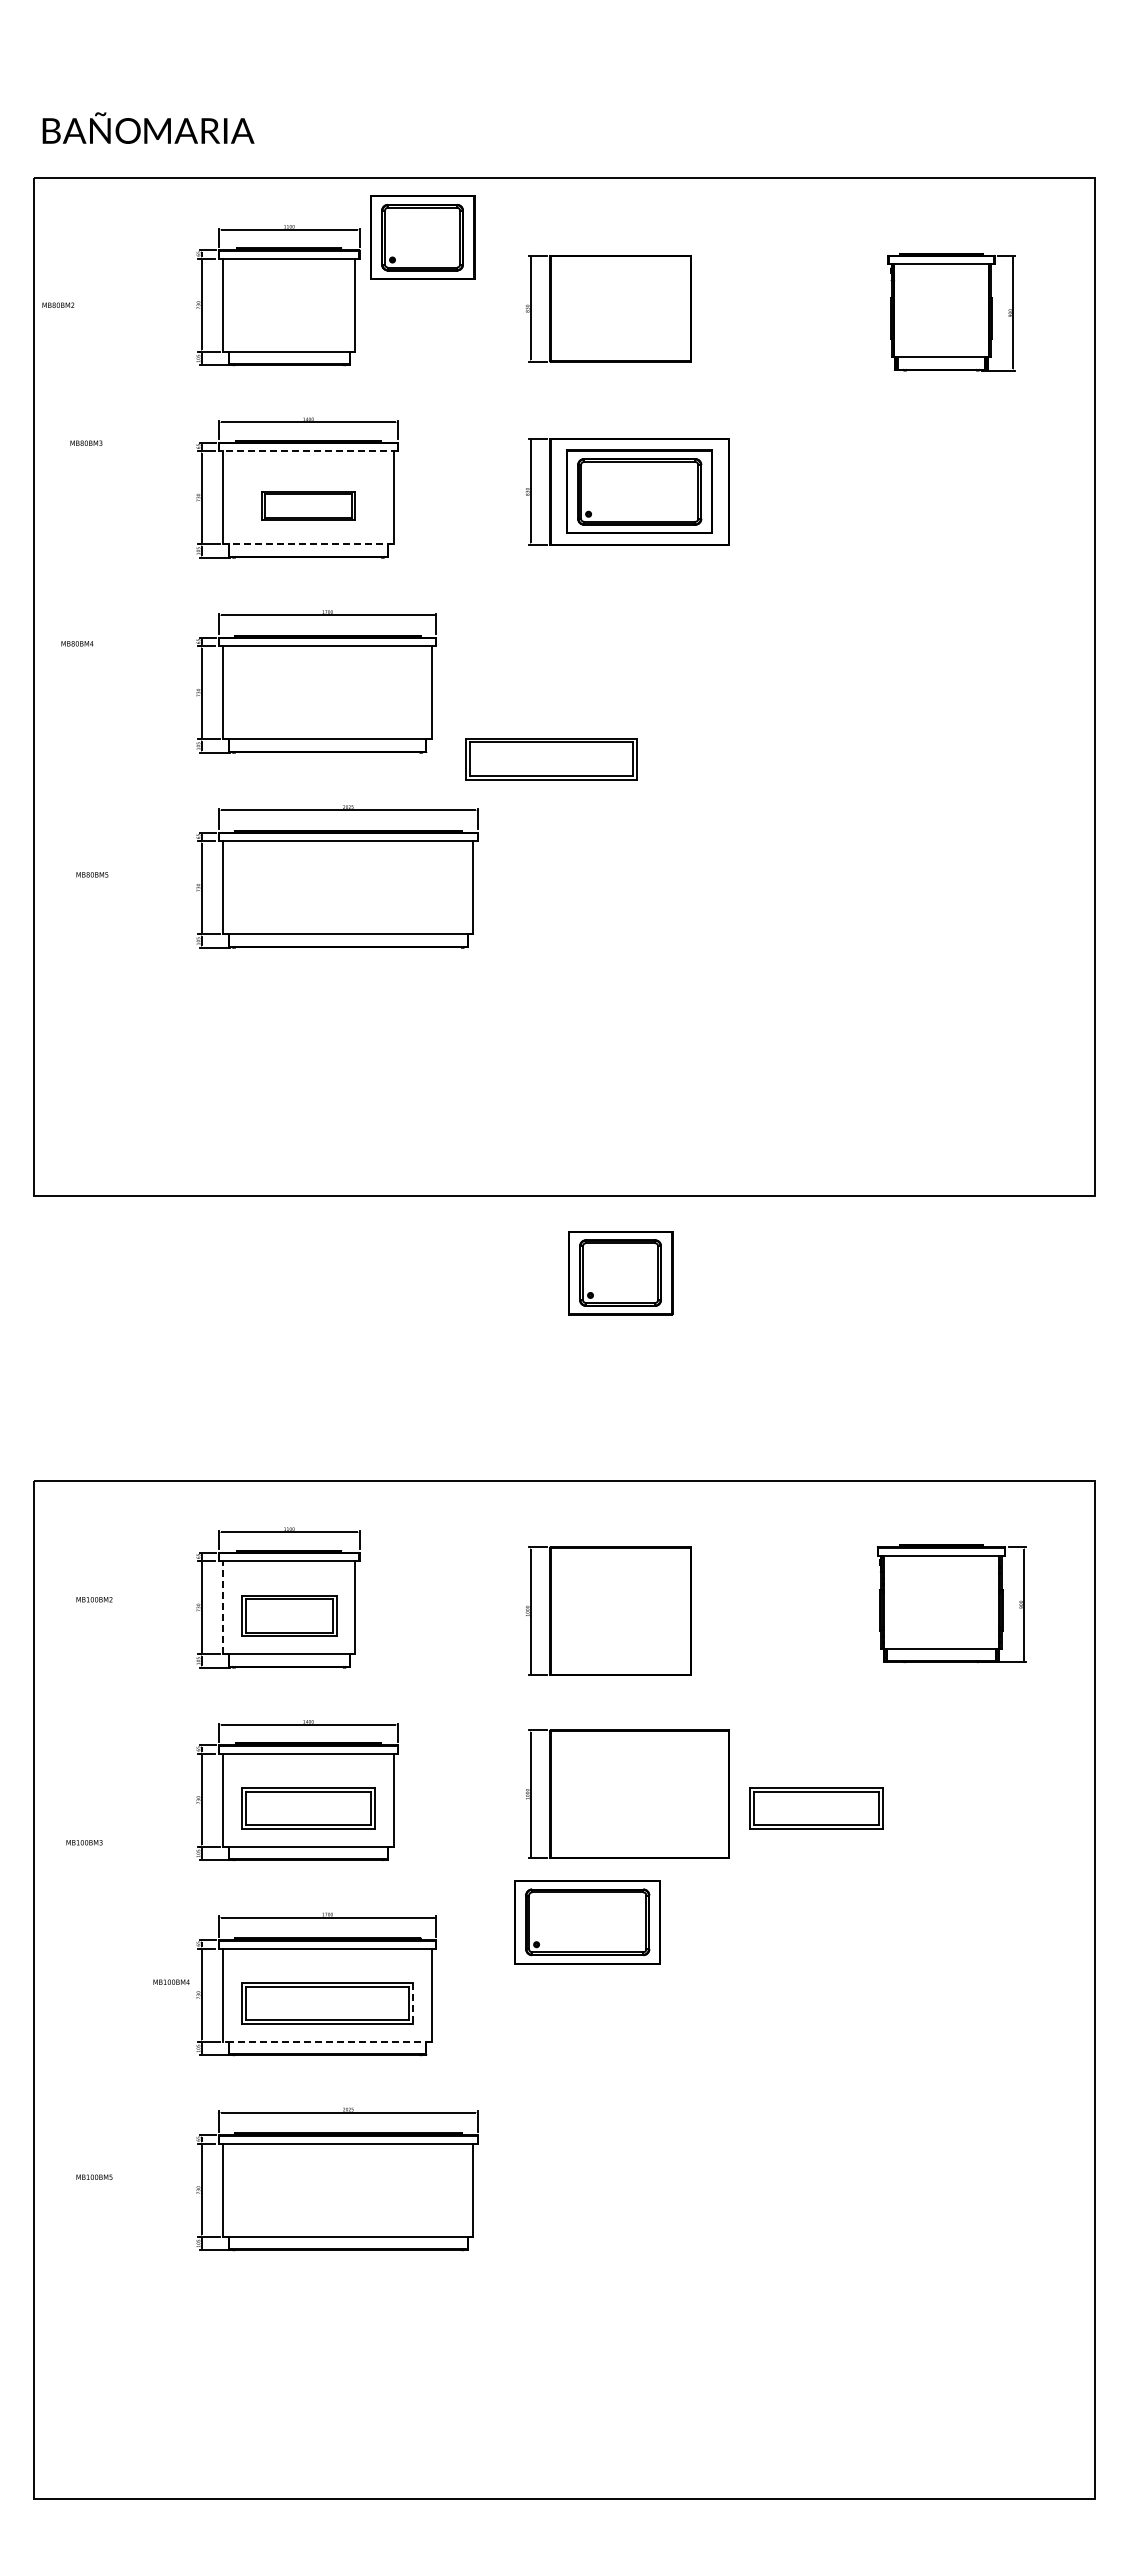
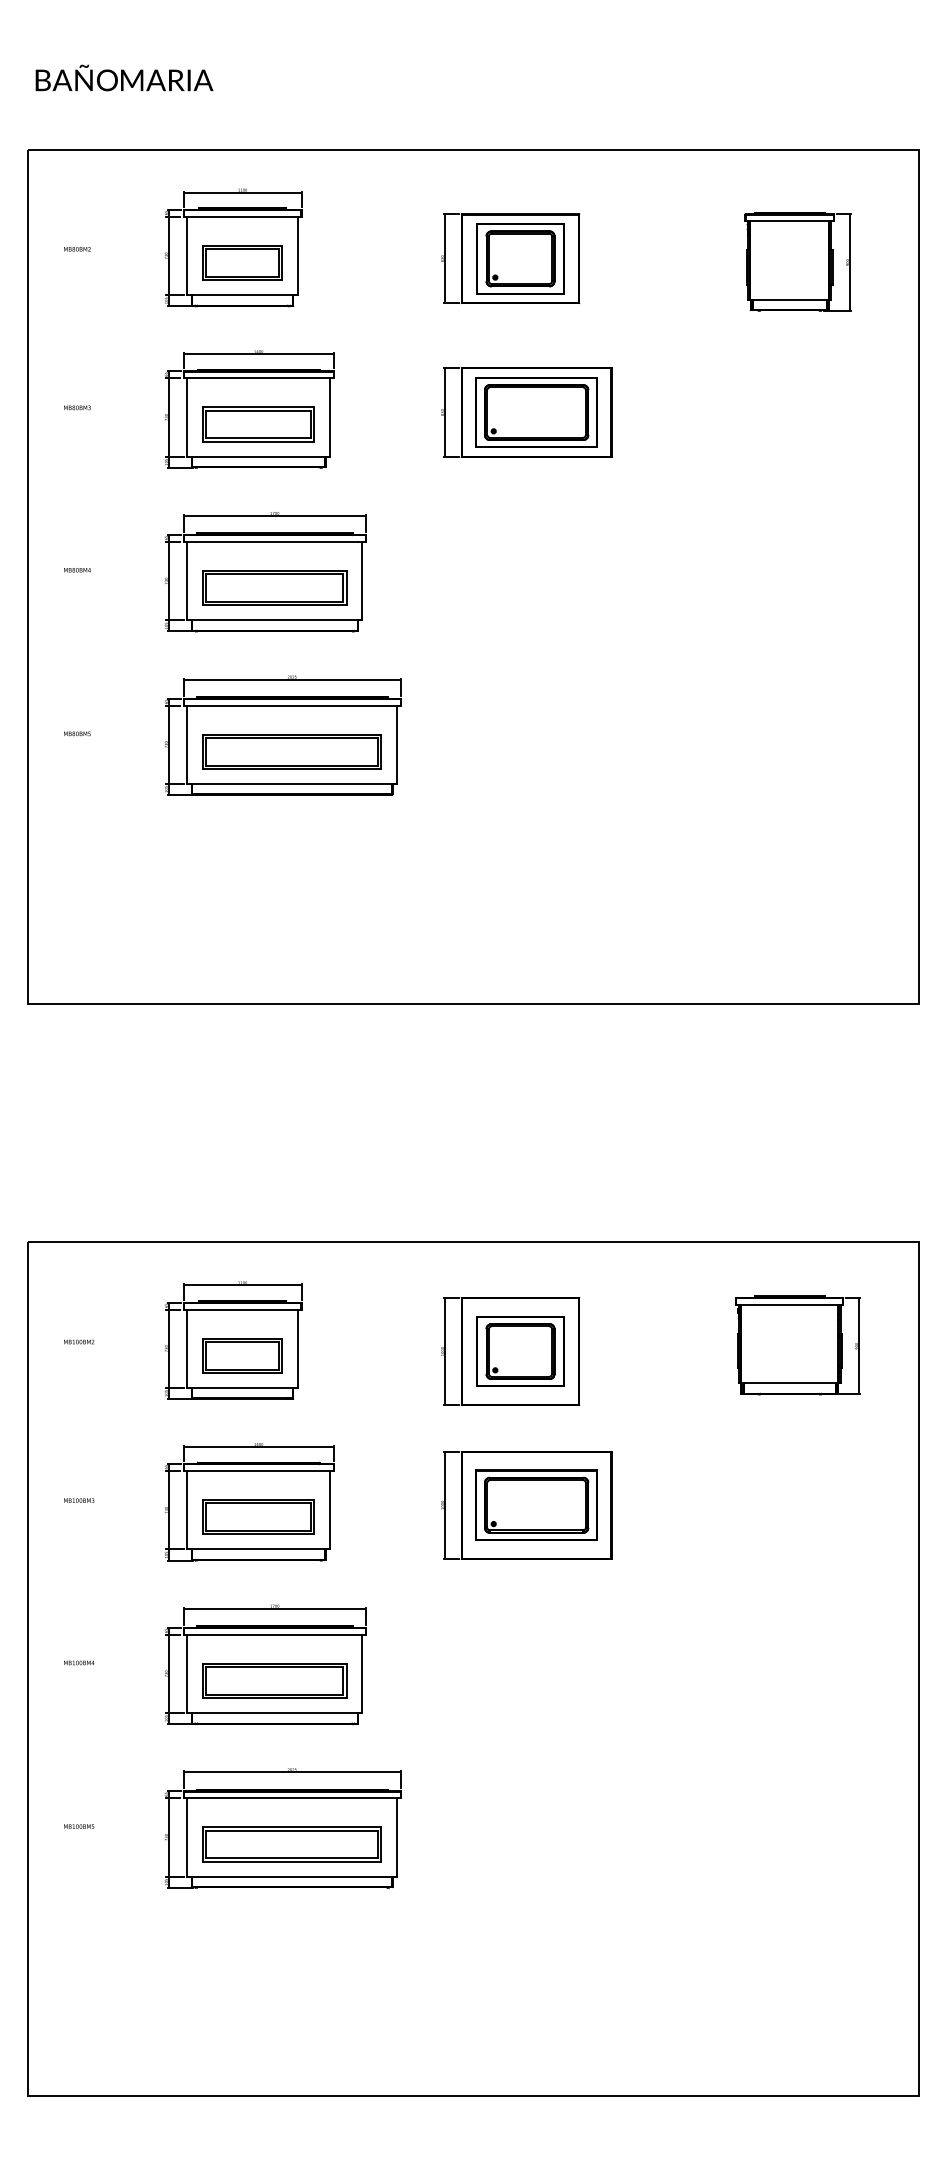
text: (148, 127) -> (124, 77), moved
part: (422, 237) -> (520, 258), moved
text: (58, 304) -> (77, 248), moved
part: (289, 313) -> (242, 262), added
text: (86, 442) -> (77, 407), moved
line: (308, 451) -> (258, 378), dashed -> solid
part: (308, 505) -> (258, 423), size x1.43
line: (308, 544) -> (258, 456), dashed -> solid
text: (77, 643) -> (77, 569), moved
part: (551, 759) -> (274, 588), moved
part: (348, 896) -> (292, 752), added
part: (620, 1273) -> (520, 1351), moved
line: (223, 1607) -> (187, 1348), dashed -> solid
part: (816, 1808) -> (684, 1517), removed
text: (84, 1842) -> (79, 1500), moved
part: (587, 1922) -> (536, 1505), moved
text: (171, 1981) -> (79, 1662), moved
line: (413, 2004) -> (346, 1681), dashed -> solid
line: (327, 2041) -> (274, 1712), dashed -> solid
part: (348, 2198) -> (292, 1844), added

